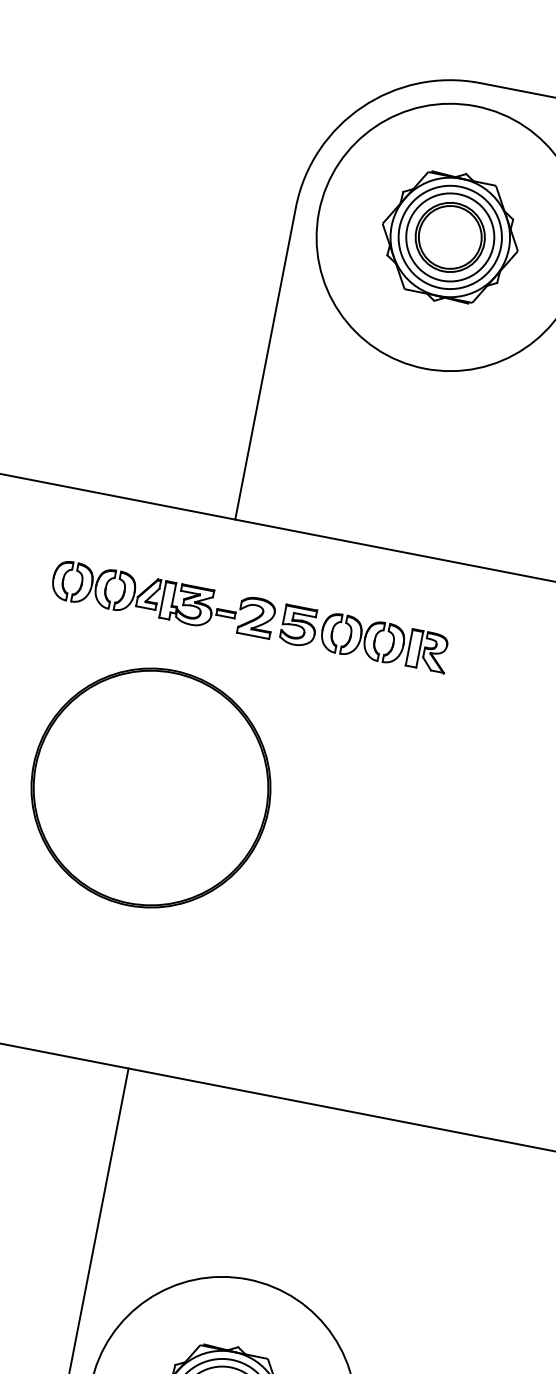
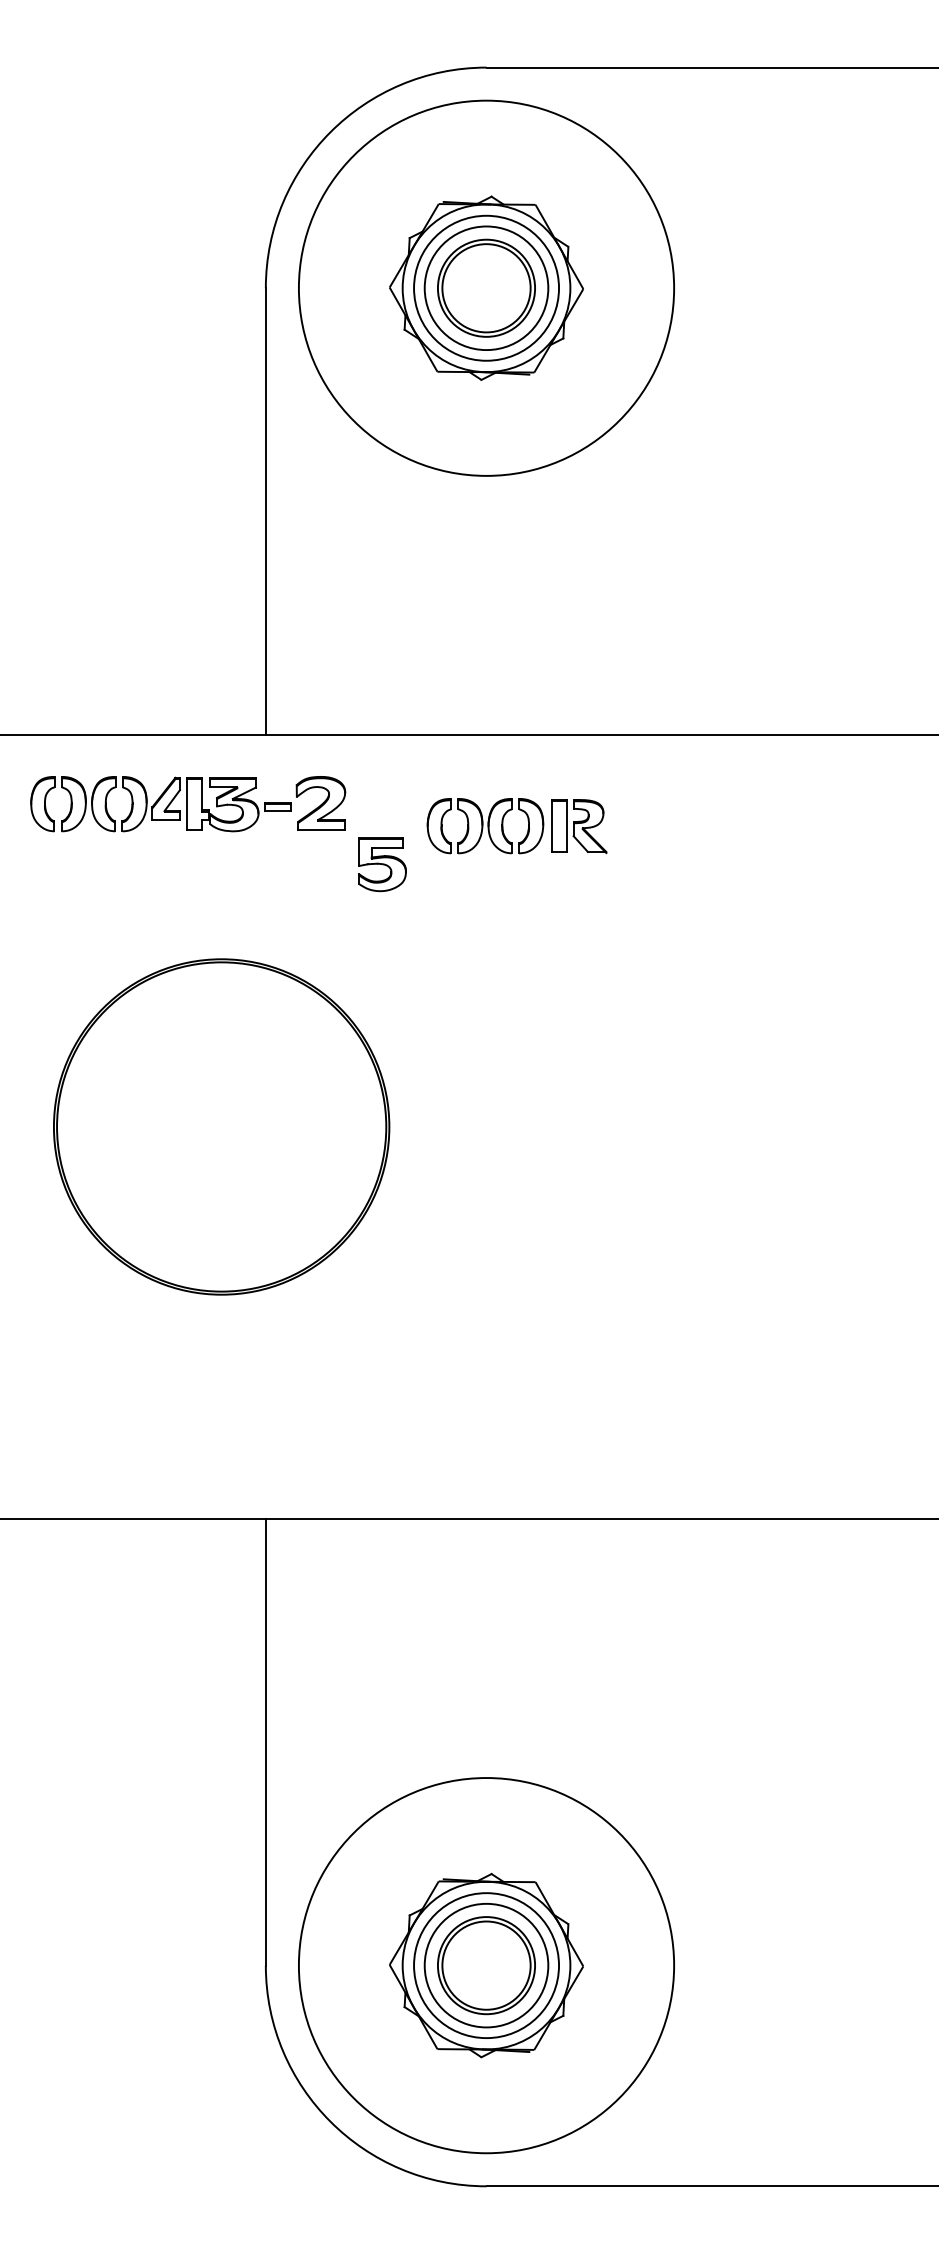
part: (163, 599) -> (188, 804), moved
part: (391, 646) -> (527, 829), moved

